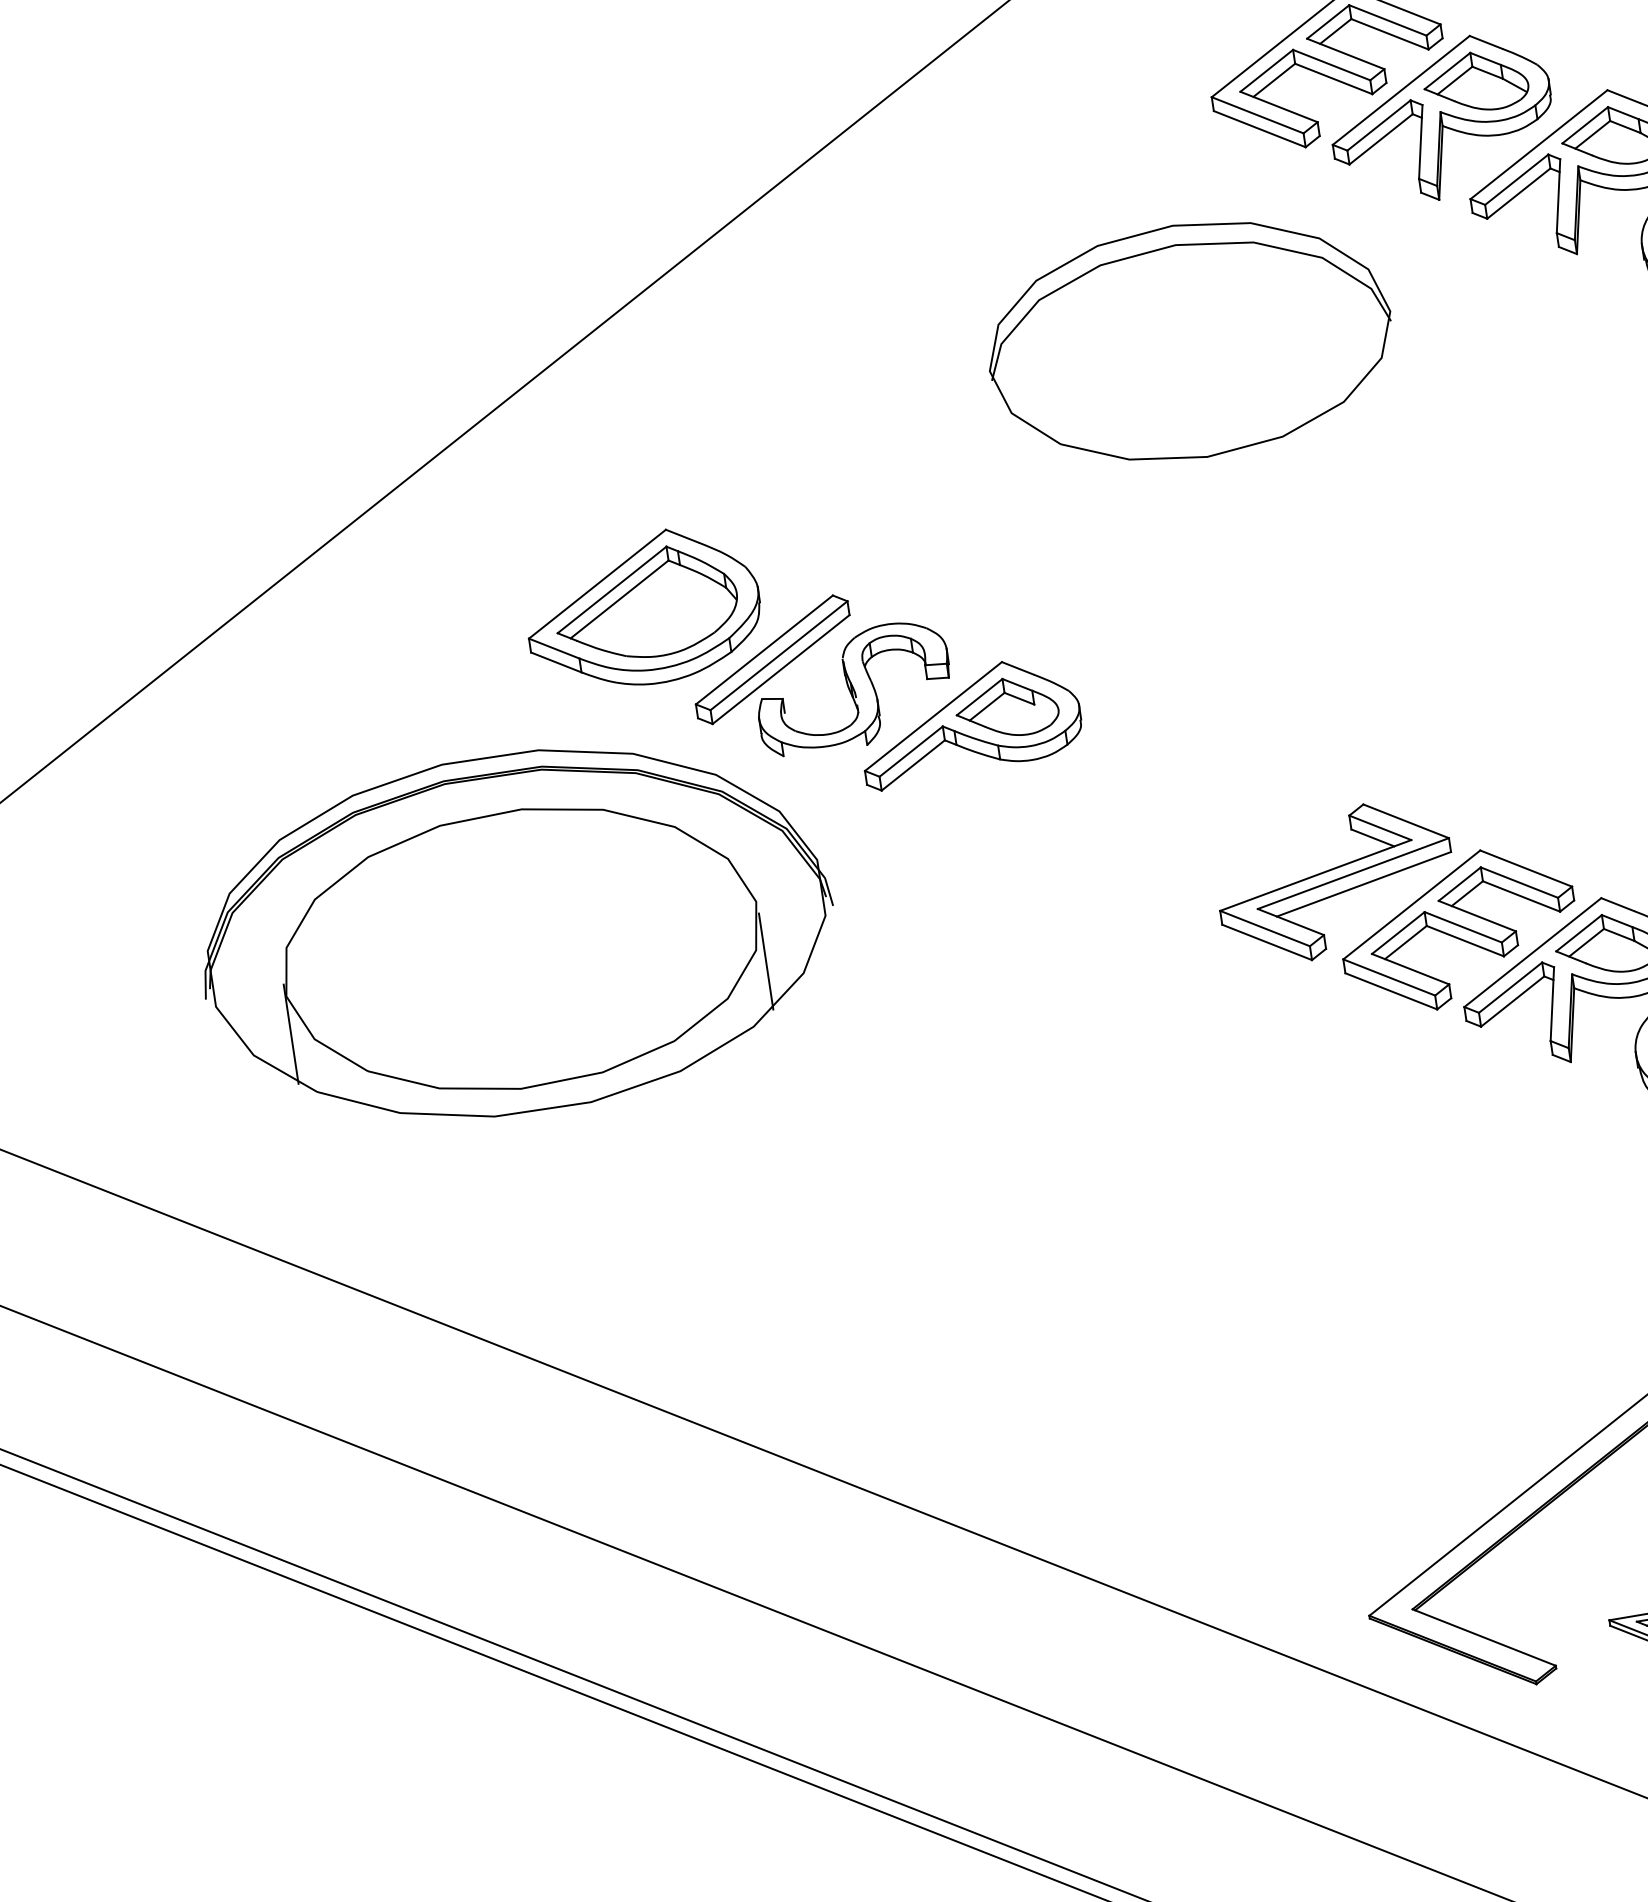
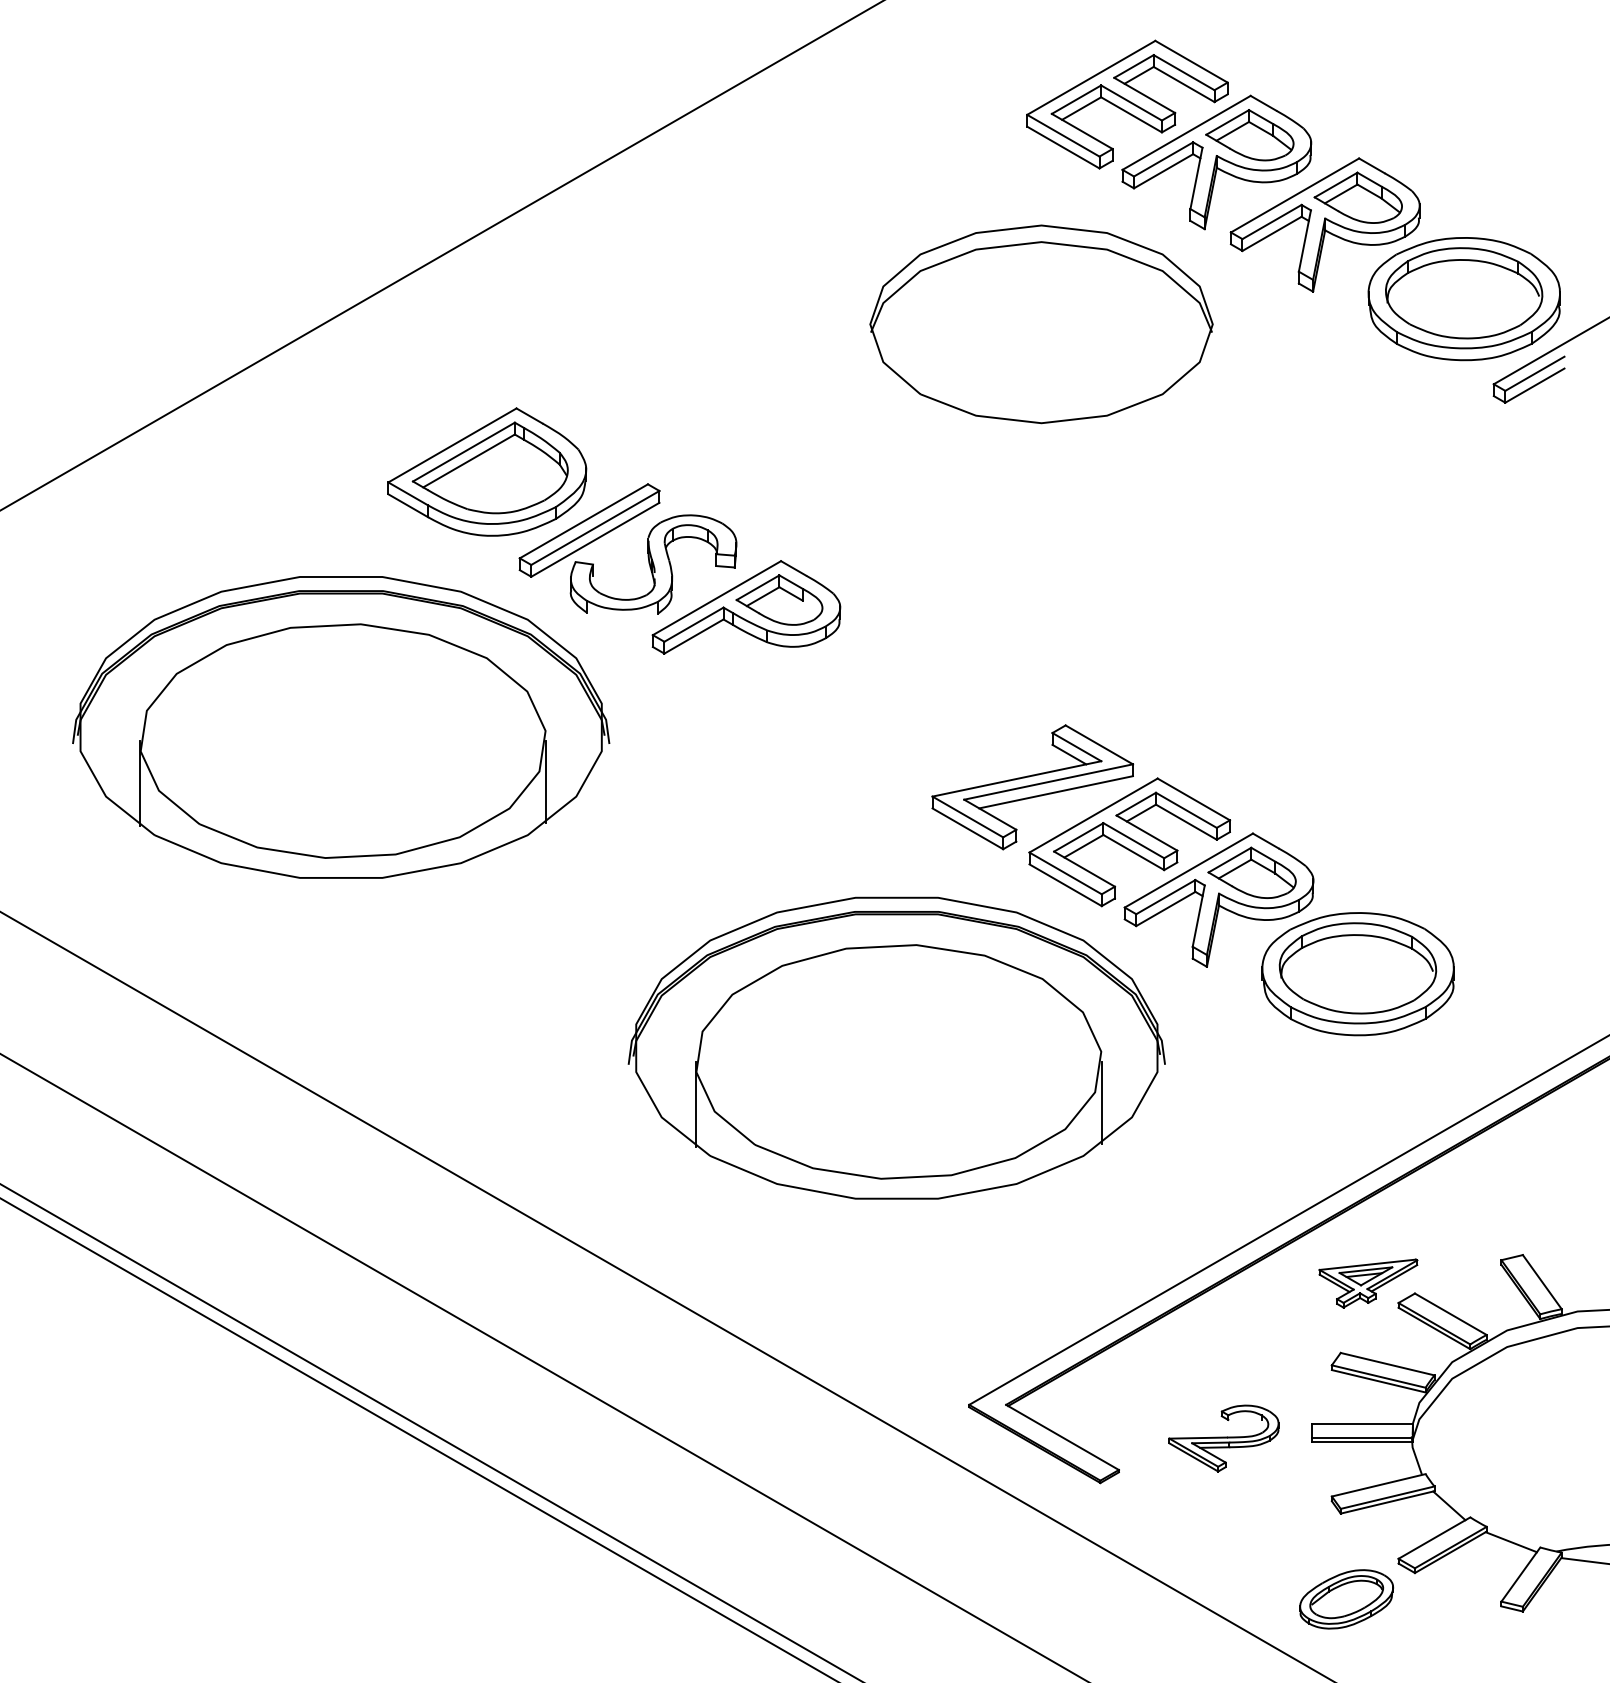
part: (1190, 341) -> (1041, 324), moved
part: (1221, 1210) -> (896, 1047), added

